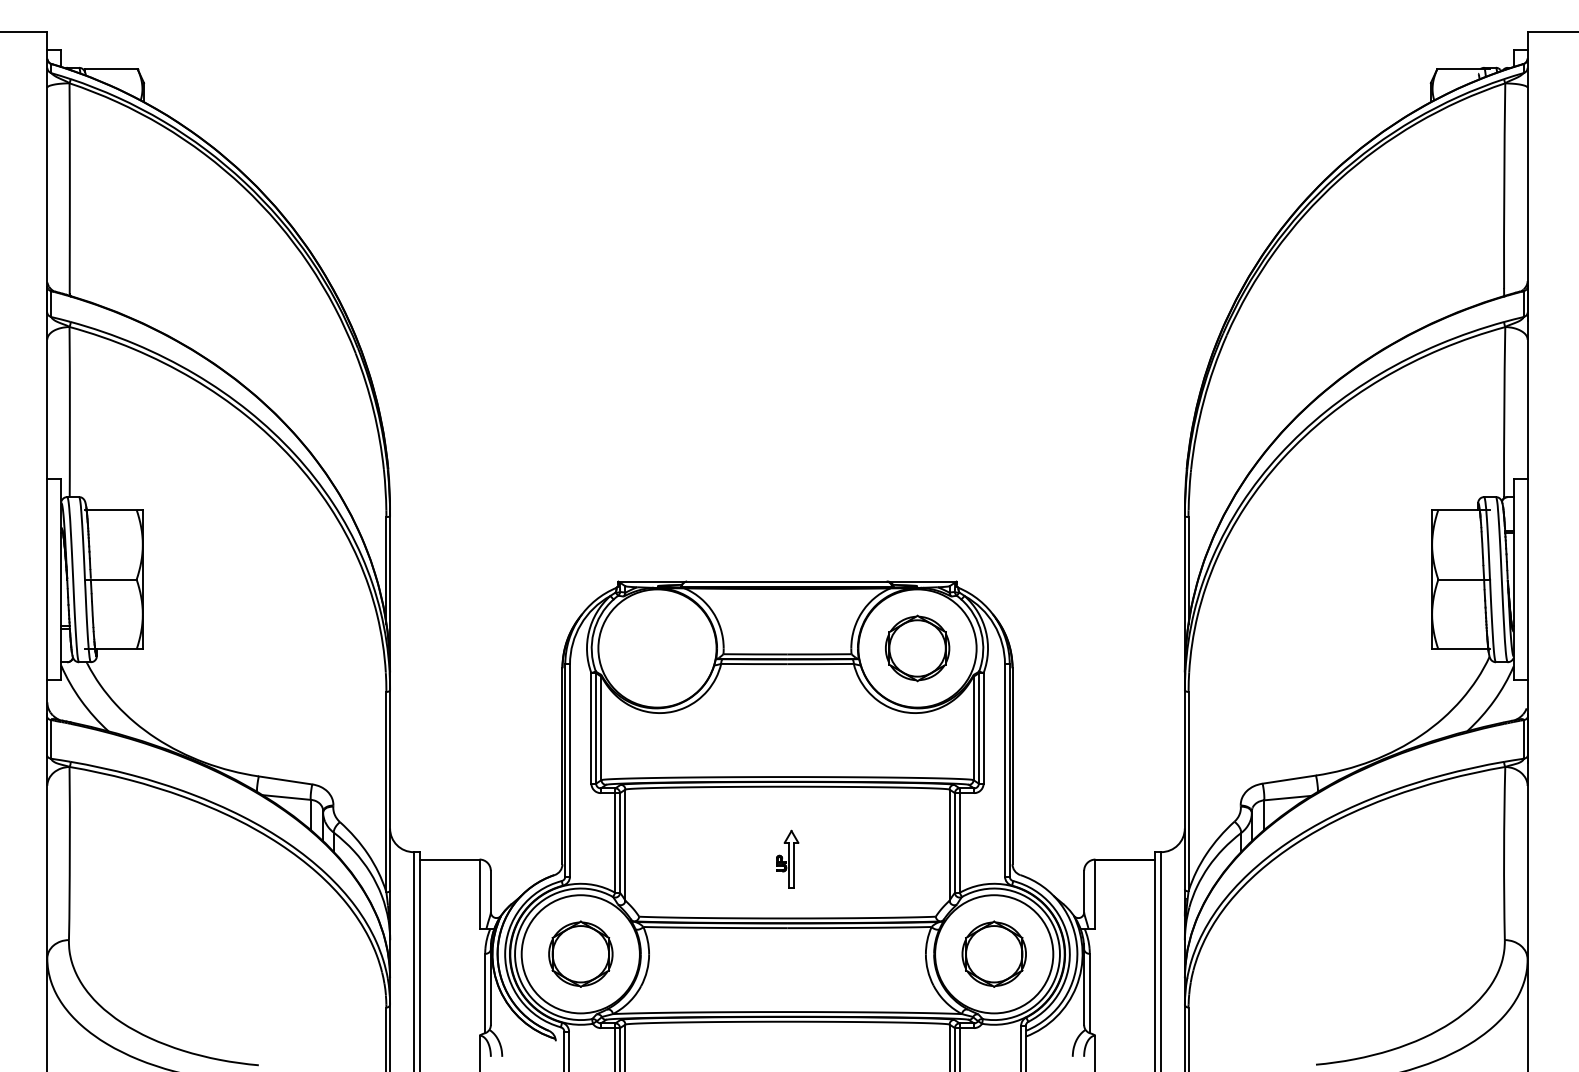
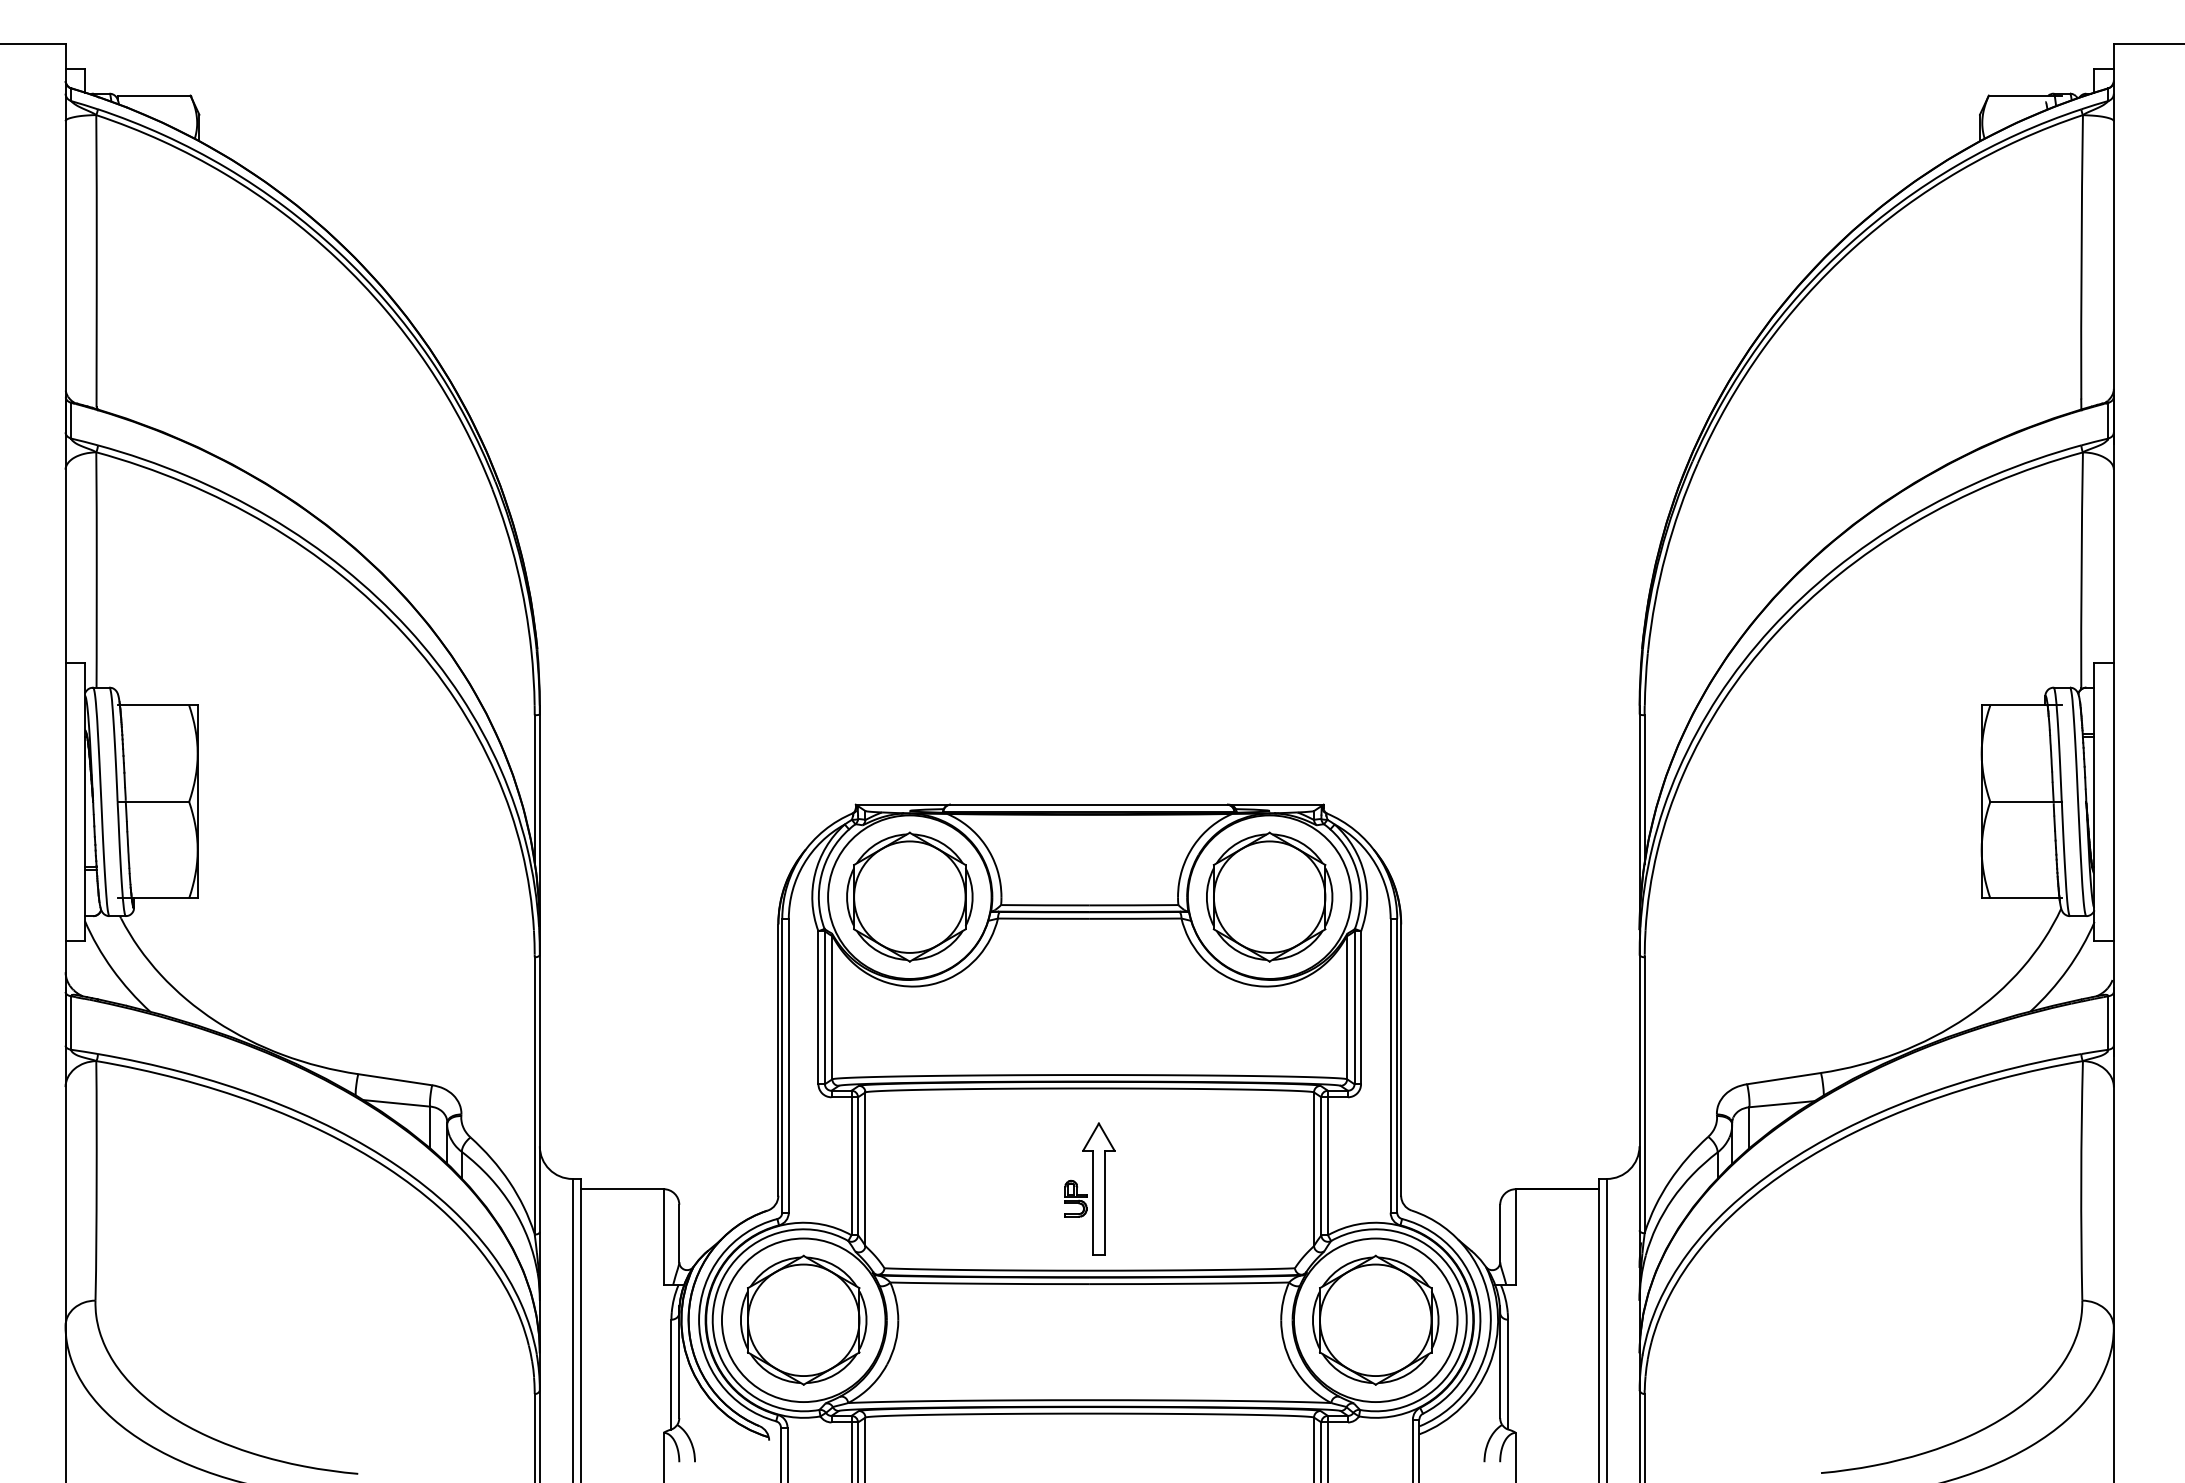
part: (657, 648) -> (909, 896), added
part: (917, 648) -> (1269, 896), size x1.43
part: (787, 859) -> (1089, 1188), size x1.67
part: (580, 953) -> (803, 1319), size x1.43
part: (994, 953) -> (1375, 1319), size x1.43

